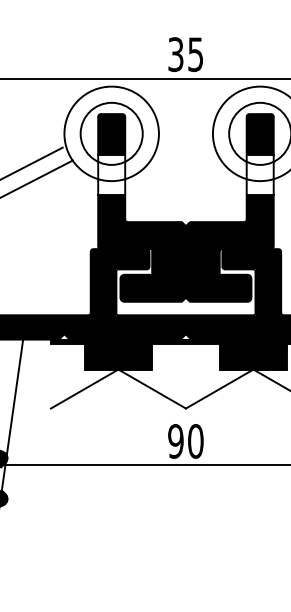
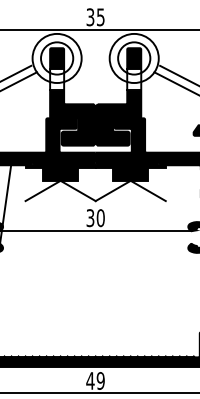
text: (175, 440) -> (90, 217), 90 -> 30

